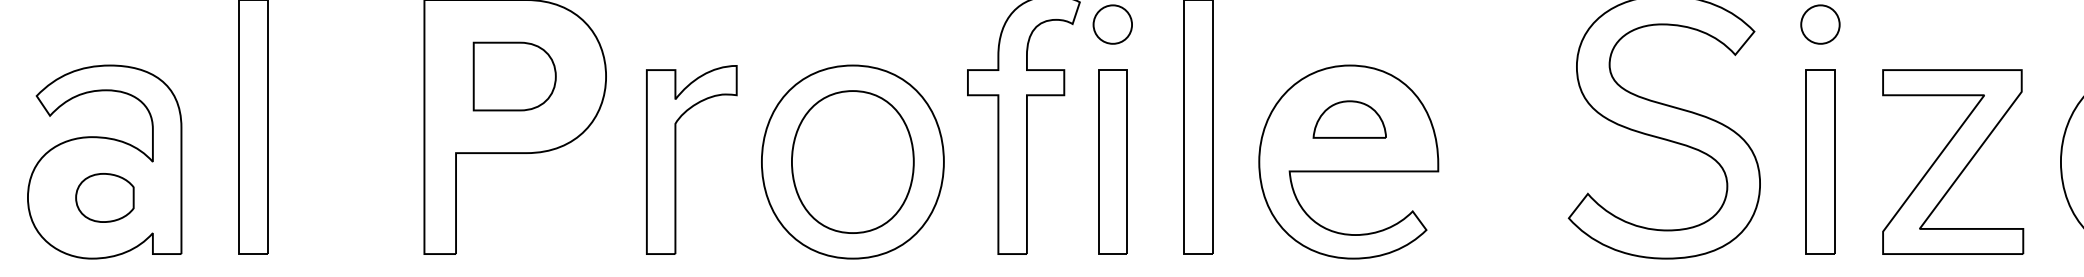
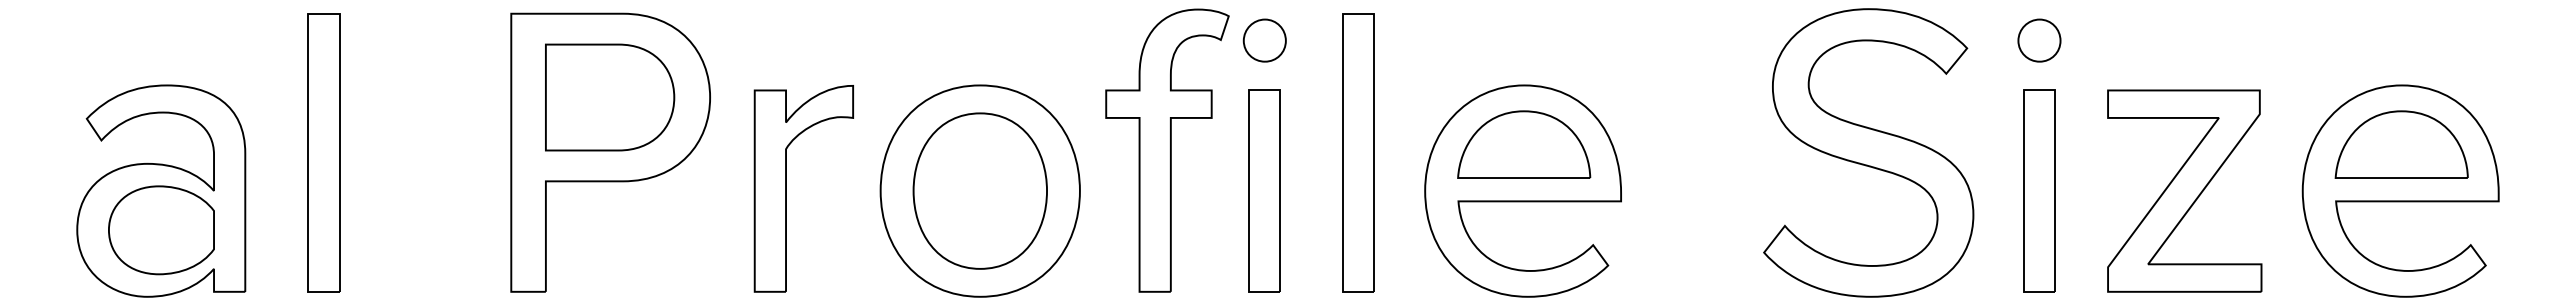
part: (515, 76) -> (610, 97), size x1.43
part: (1350, 119) -> (1524, 144), size x1.67
part: (104, 198) -> (161, 230), size x1.67

